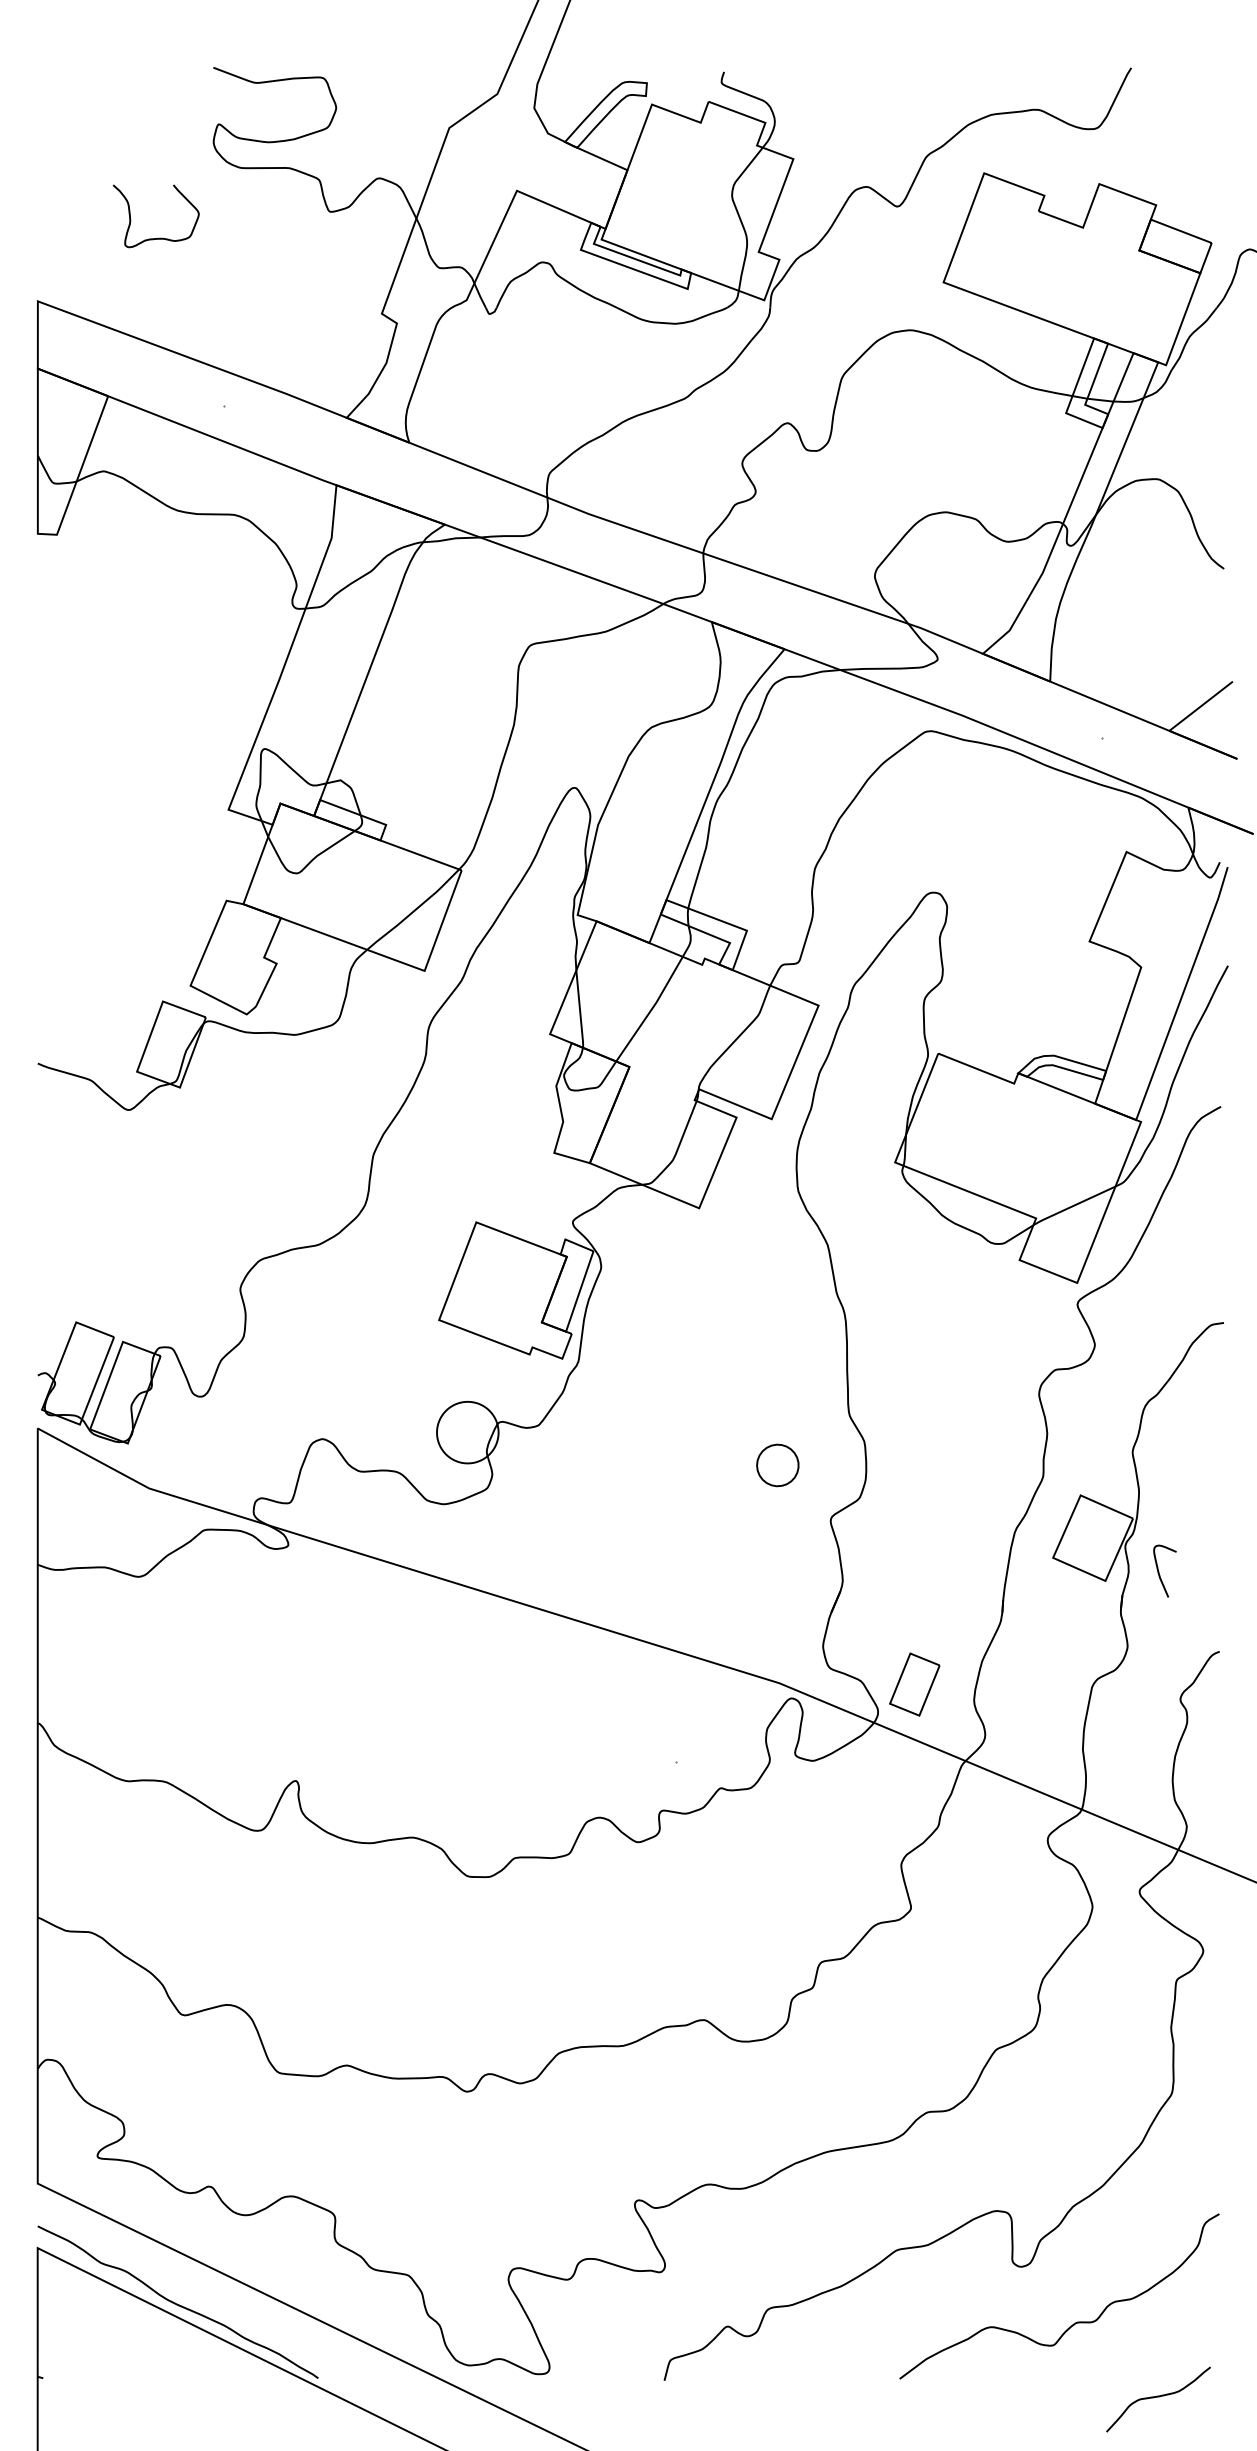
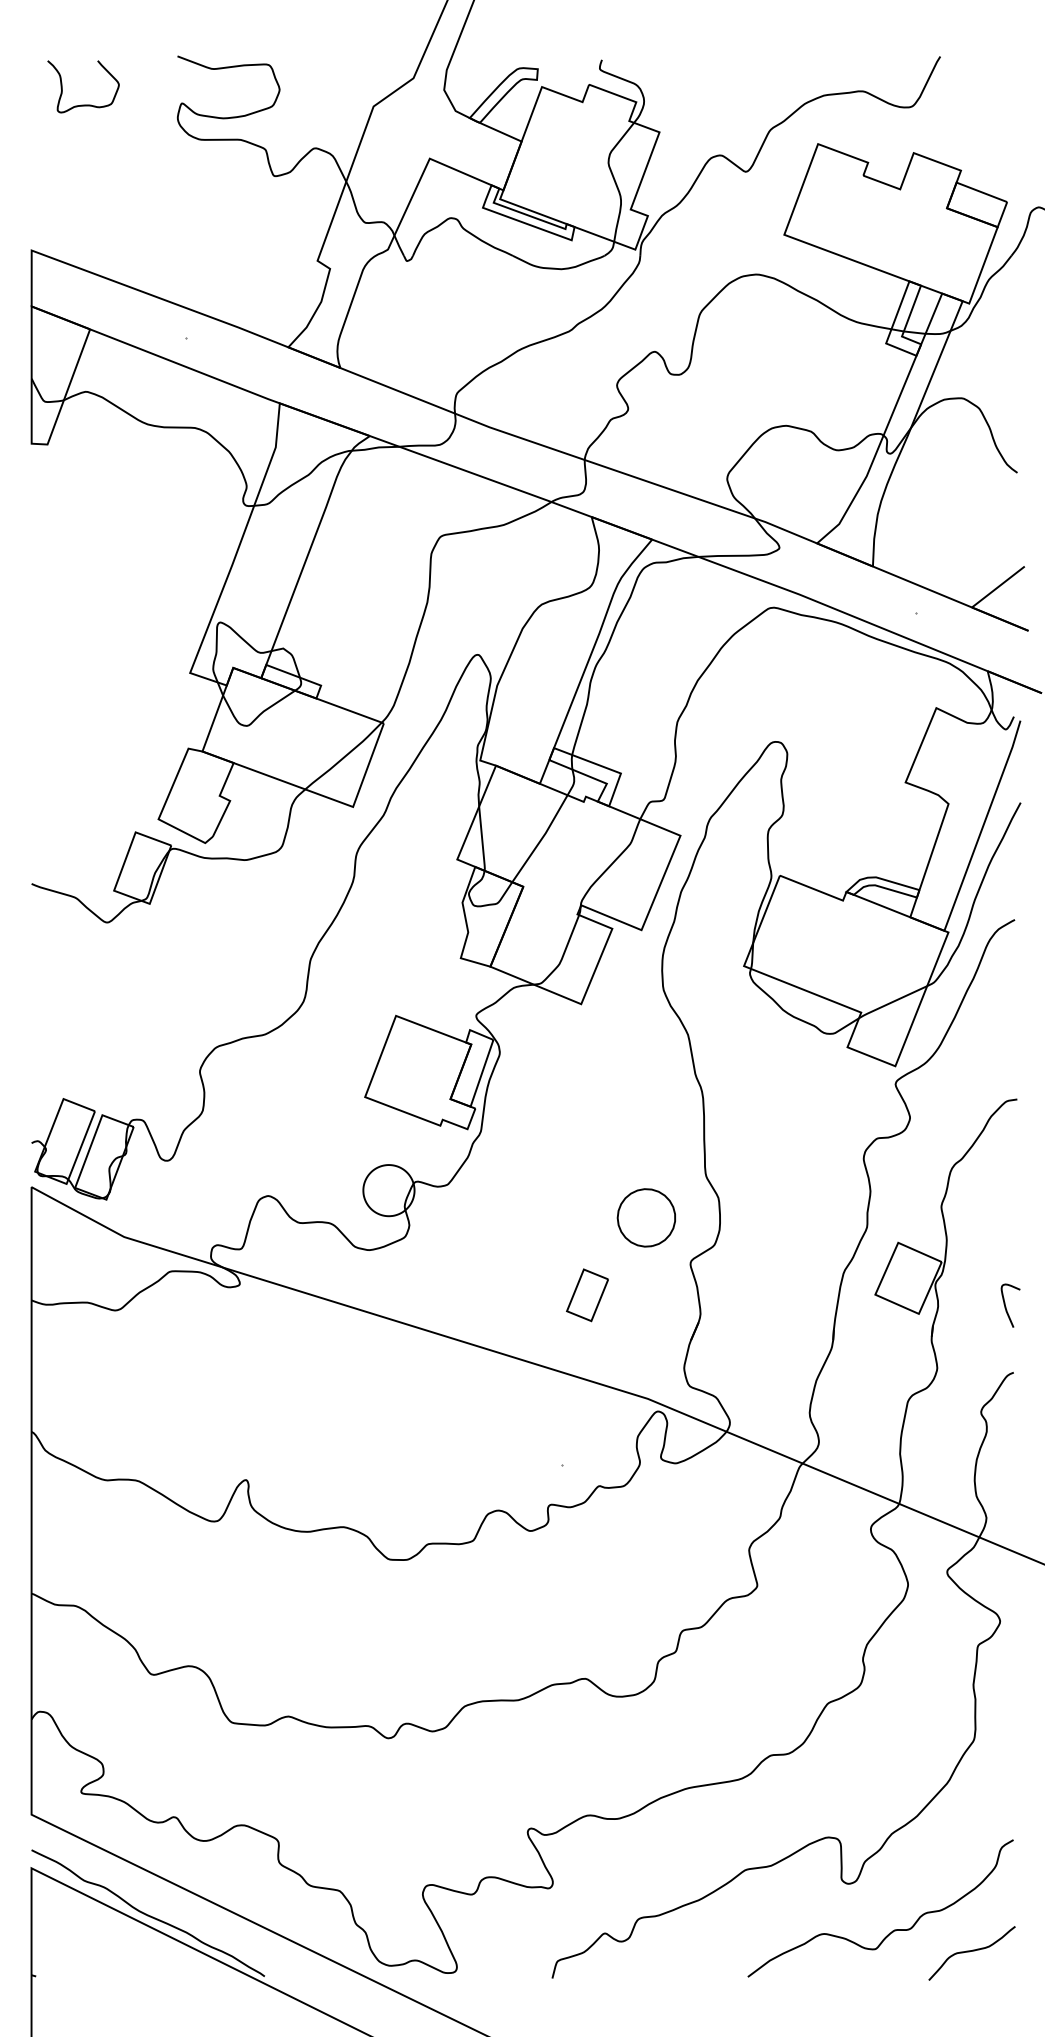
curve: (158, 237) -> (85, 104), moved
part: (777, 1465) -> (646, 1217), size x1.67
curve: (1159, 1571) -> (1006, 1306), moved
part: (914, 1684) -> (587, 1295), moved
curve: (1158, 2397) -> (972, 1951), moved

